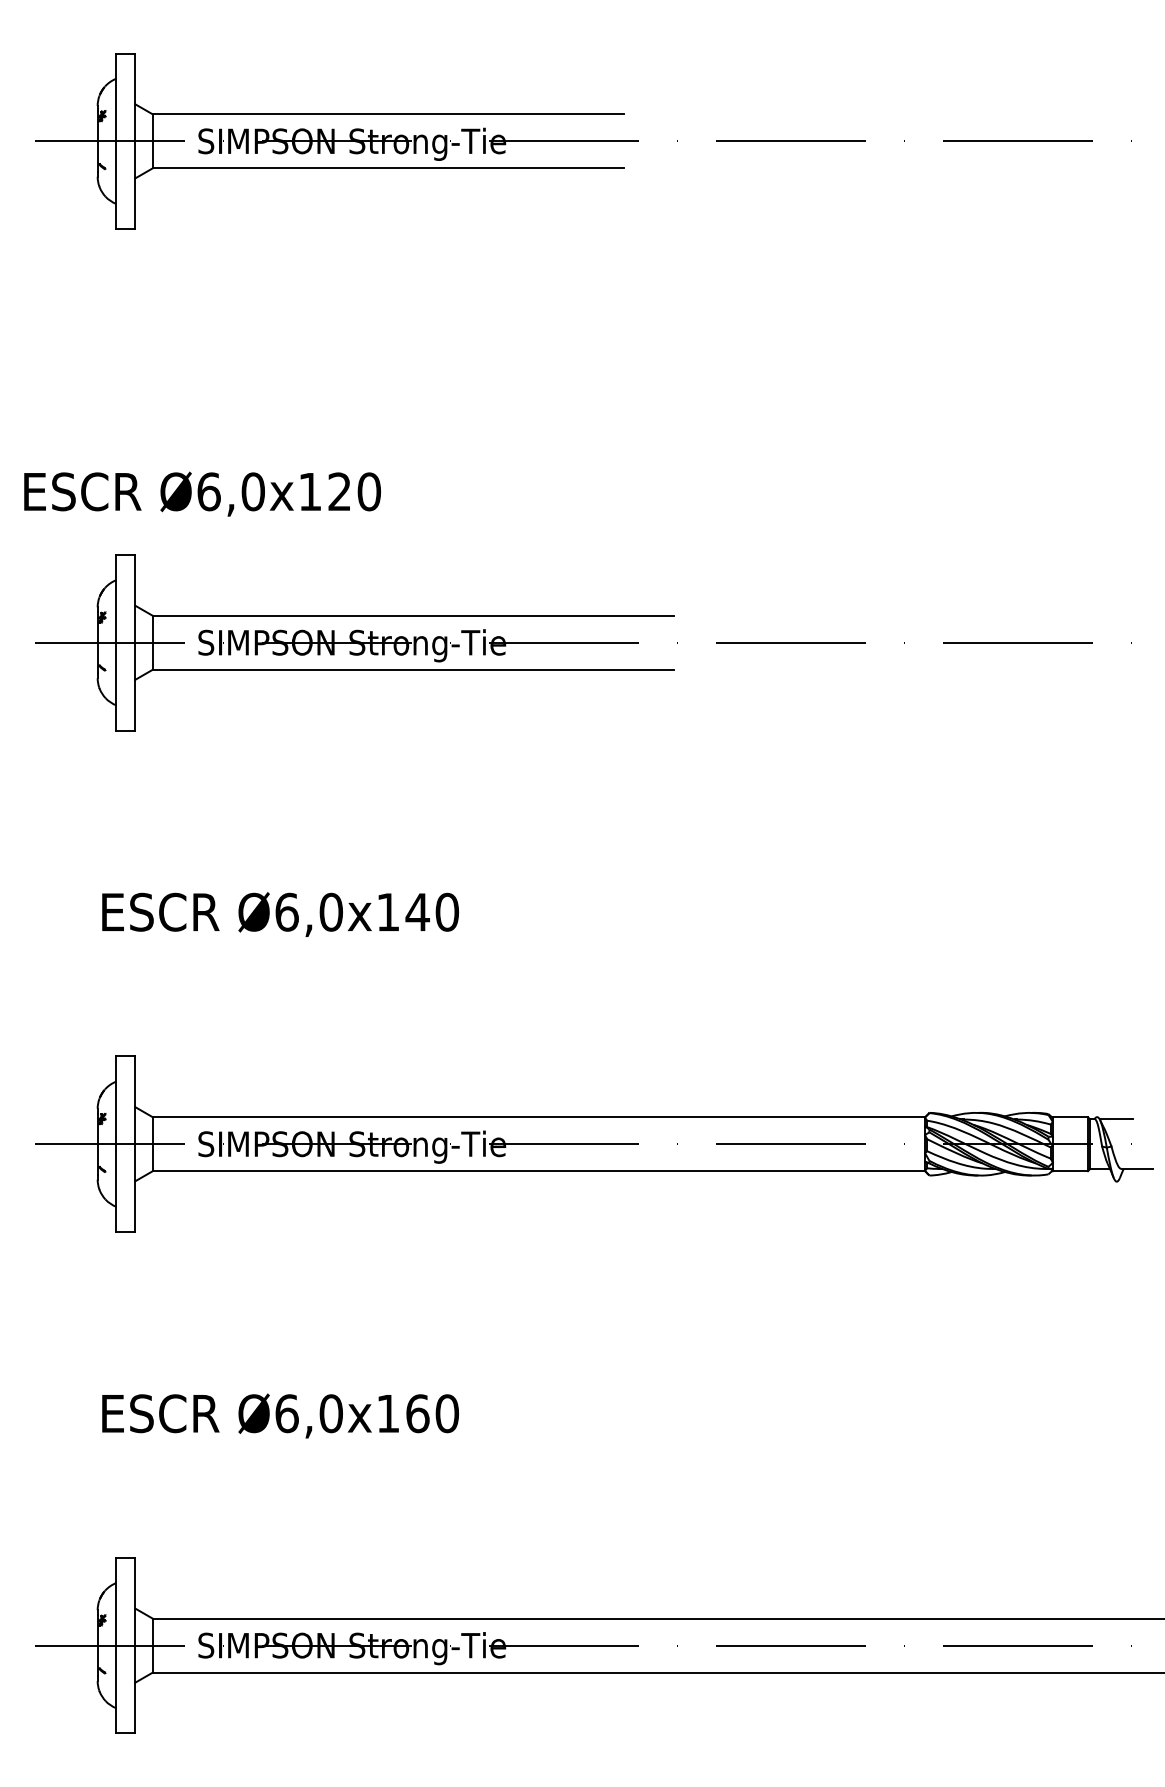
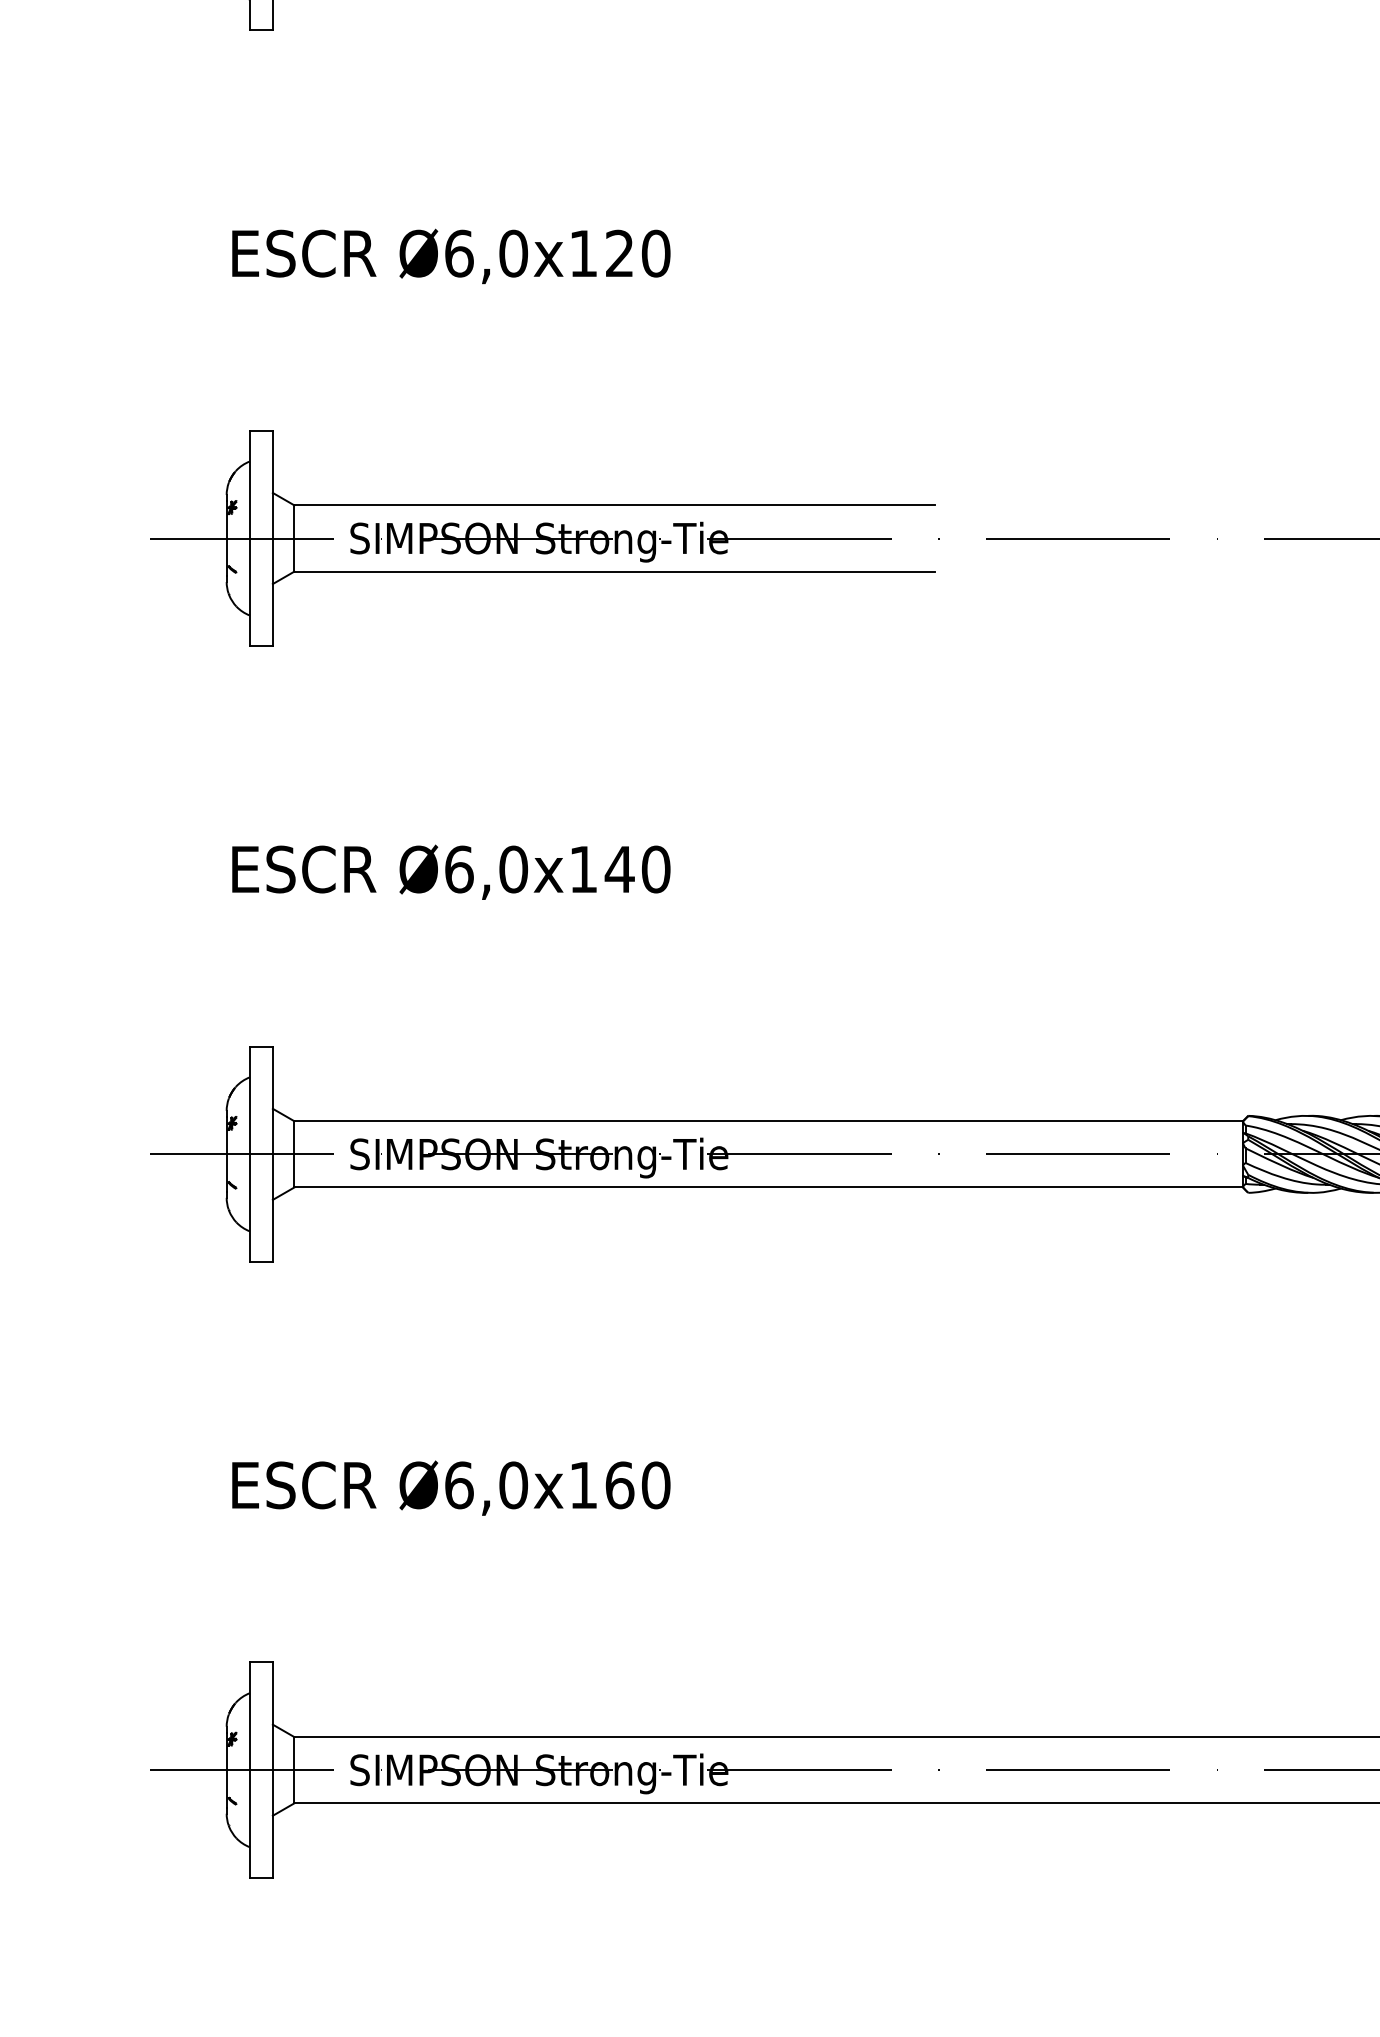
text: (202, 493) -> (451, 255), moved

